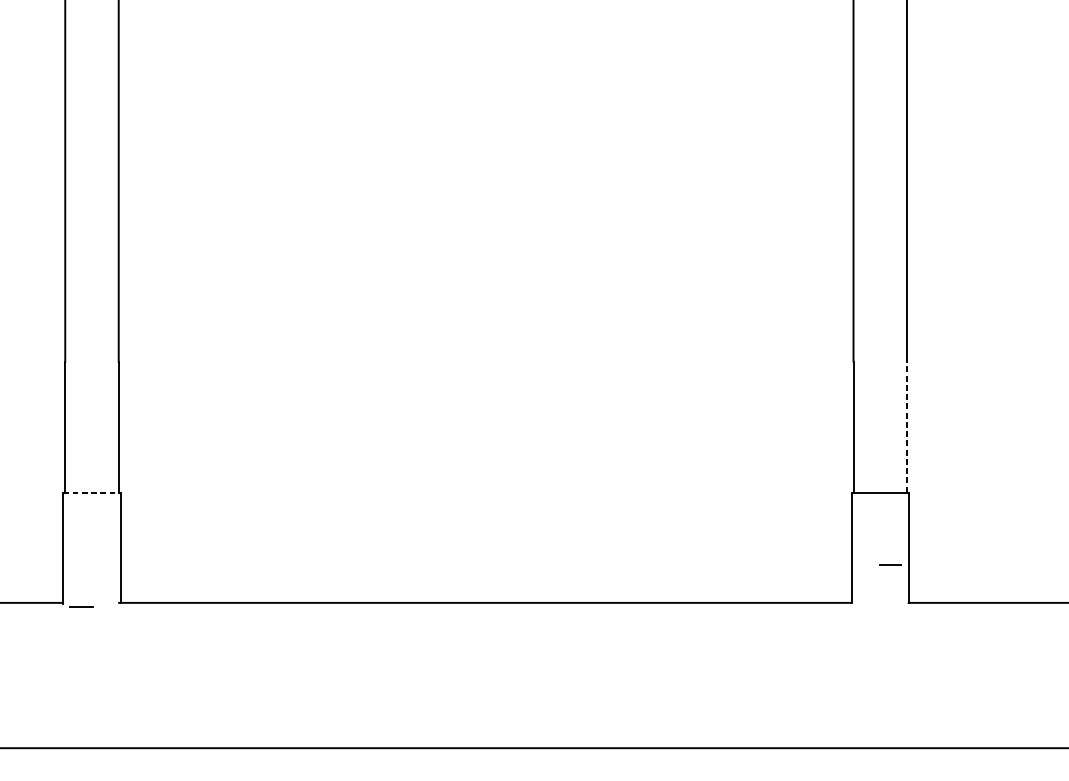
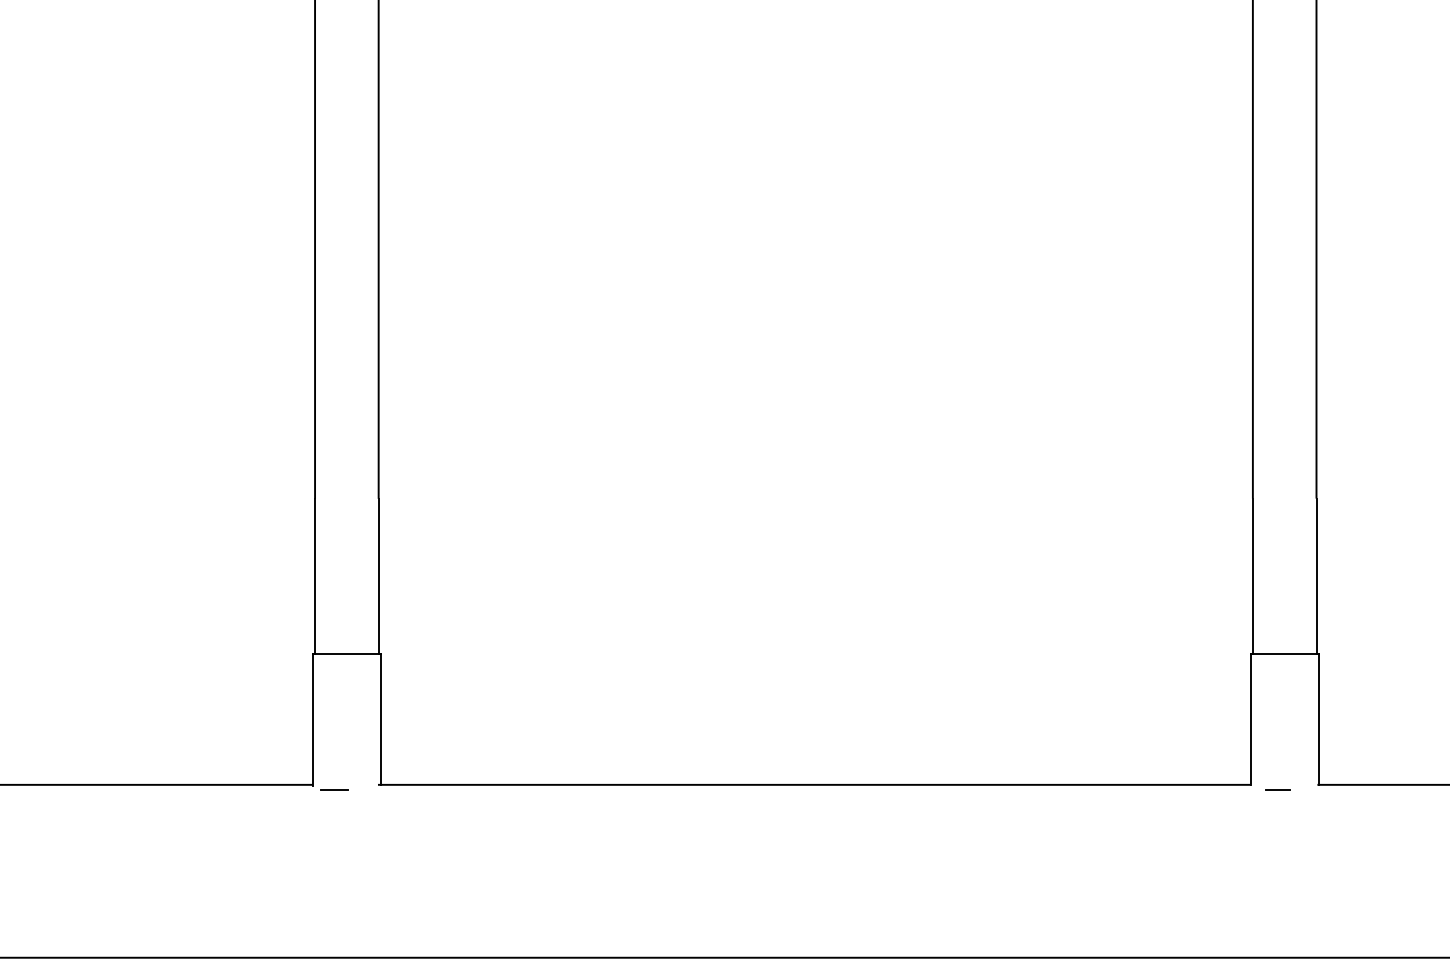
line: (906, 426) -> (1316, 575), dashed -> solid
line: (92, 492) -> (347, 653), dashed -> solid
line: (890, 564) -> (1277, 789), moved

